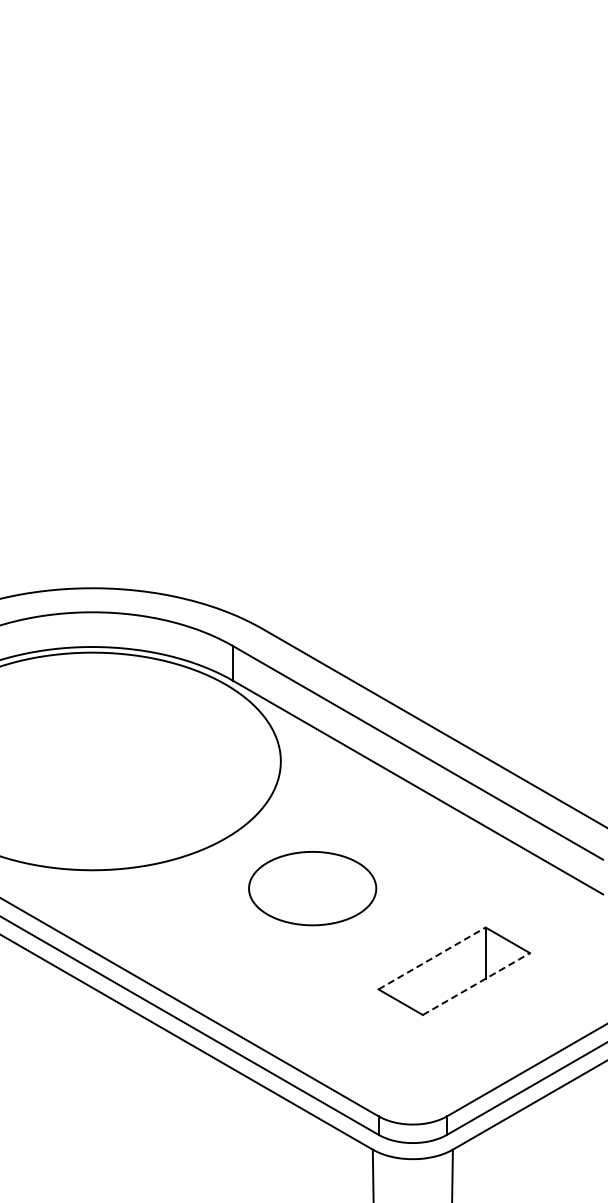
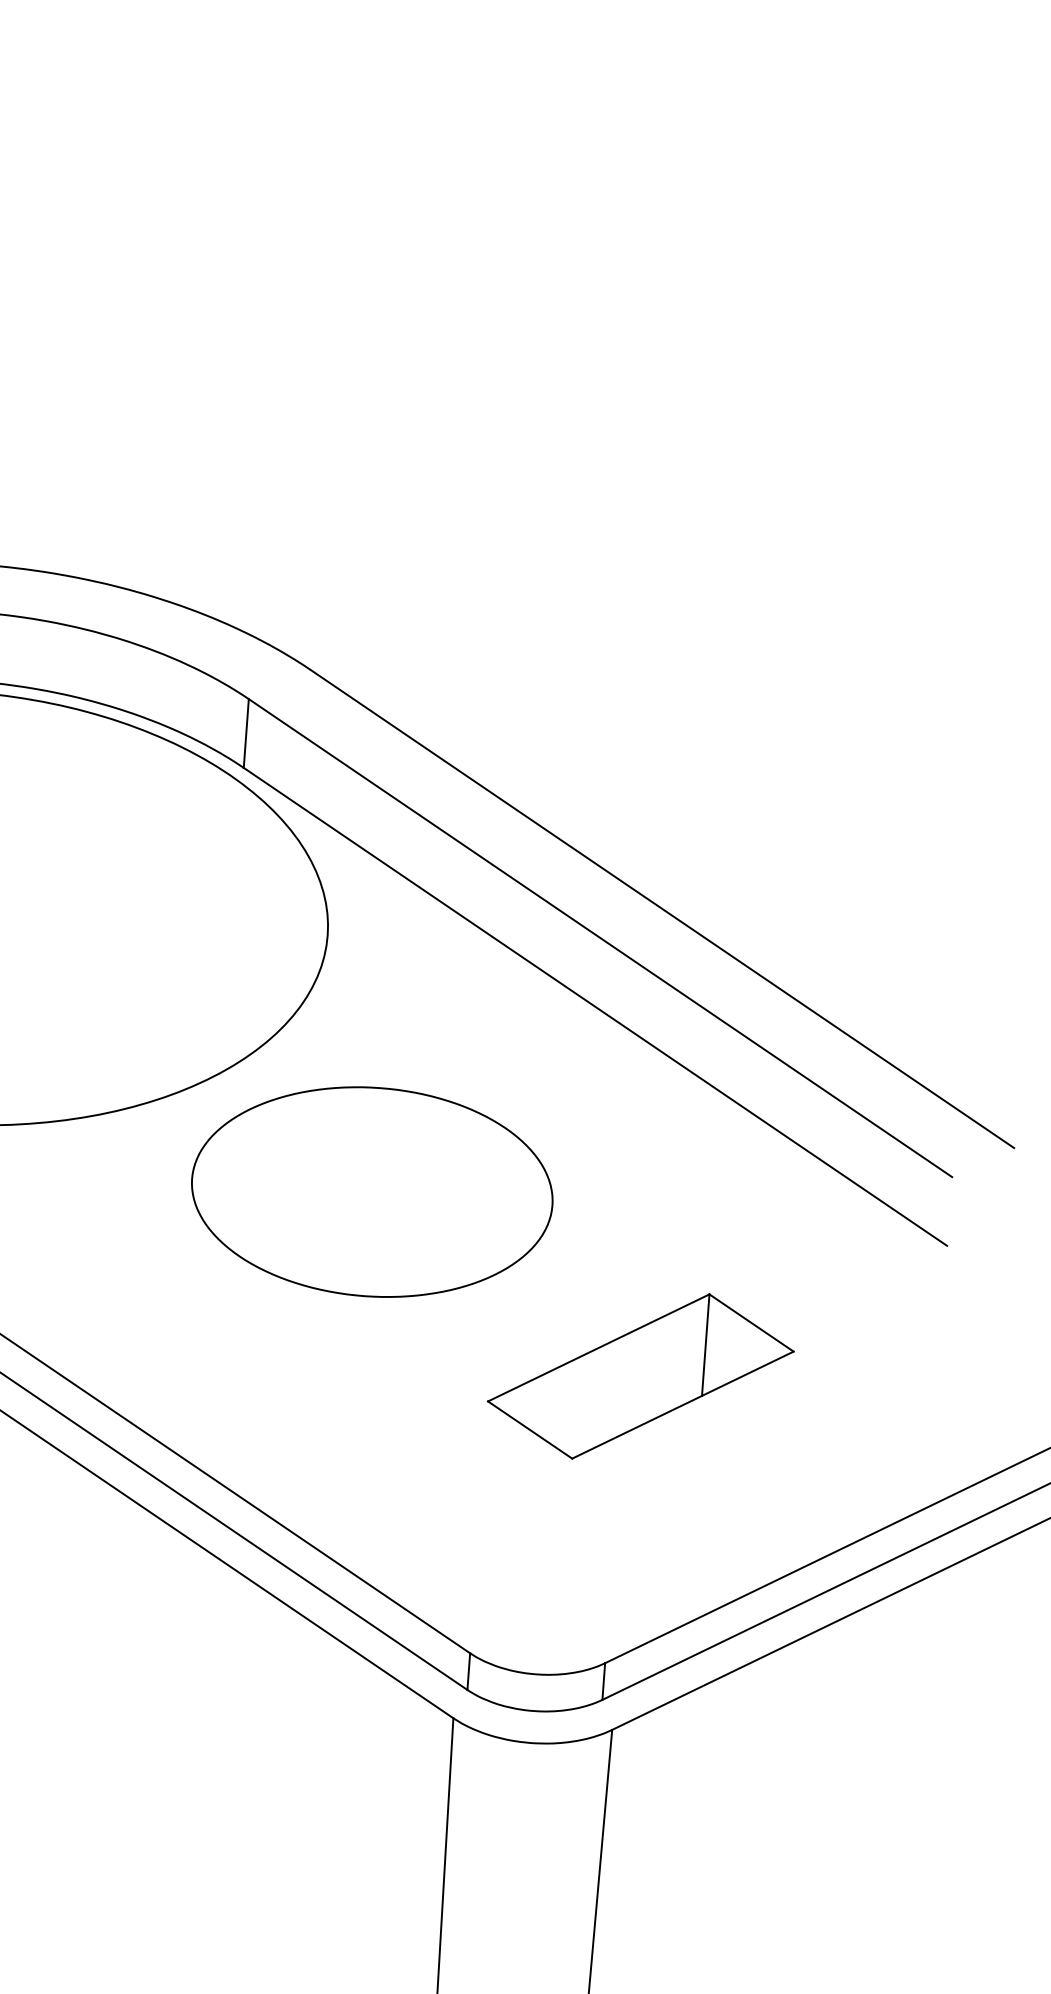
part: (312, 888) -> (371, 1191), size x1.43
line: (432, 958) -> (599, 1348), dashed -> solid
line: (476, 984) -> (682, 1405), dashed -> solid

